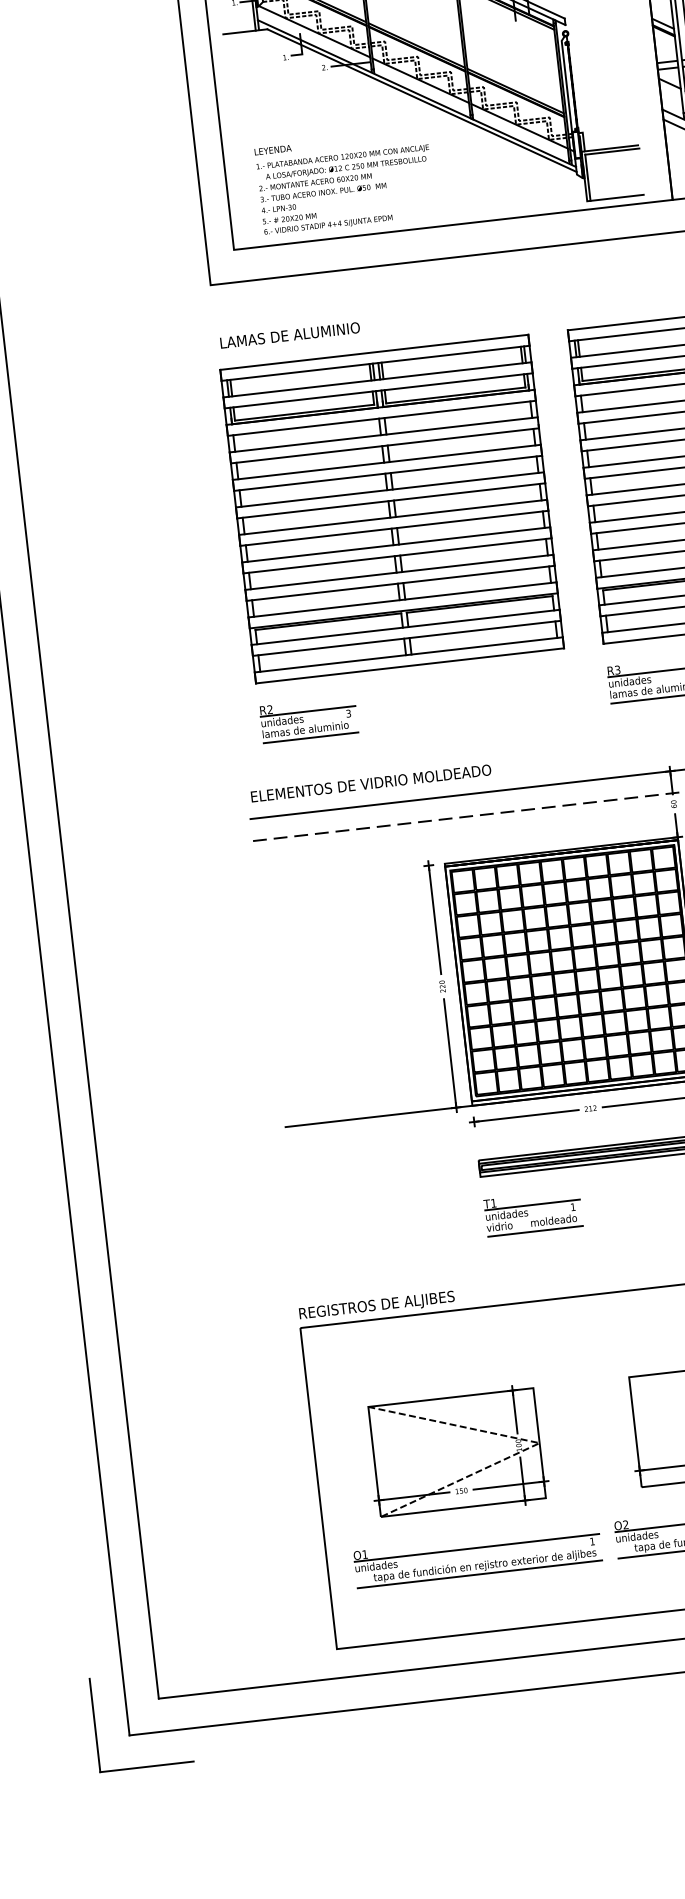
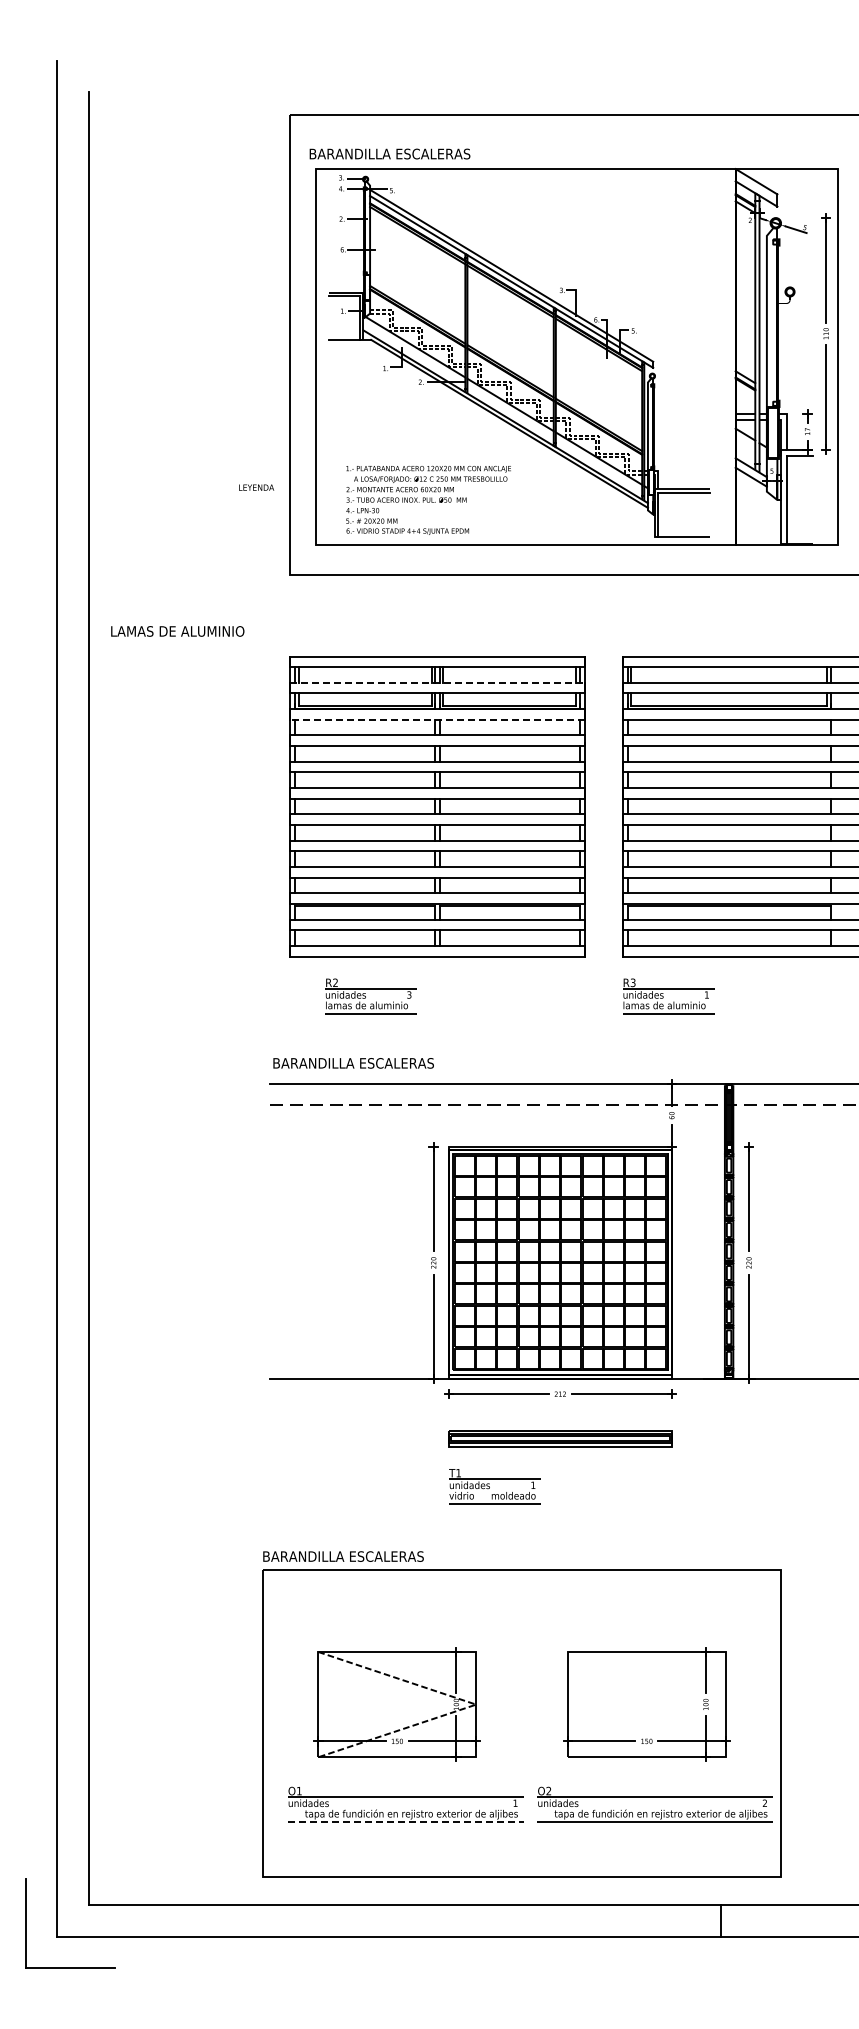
text: (272, 150) -> (256, 487), moved
text: (289, 335) -> (177, 631), moved
line: (377, 379) -> (437, 682), solid -> dashed
line: (380, 418) -> (436, 719), solid -> dashed
part: (308, 719) -> (370, 996), moved
text: (372, 783) -> (389, 1063), ELEMENTOS DE VIDRIO MOLDEADO -> BARANDILLA ESCALERAS
text: (383, 1305) -> (343, 1557), REGISTROS DE ALJIBES -> BARANDILLA ESCALERAS
line: (479, 1574) -> (405, 1822), solid -> dashed

